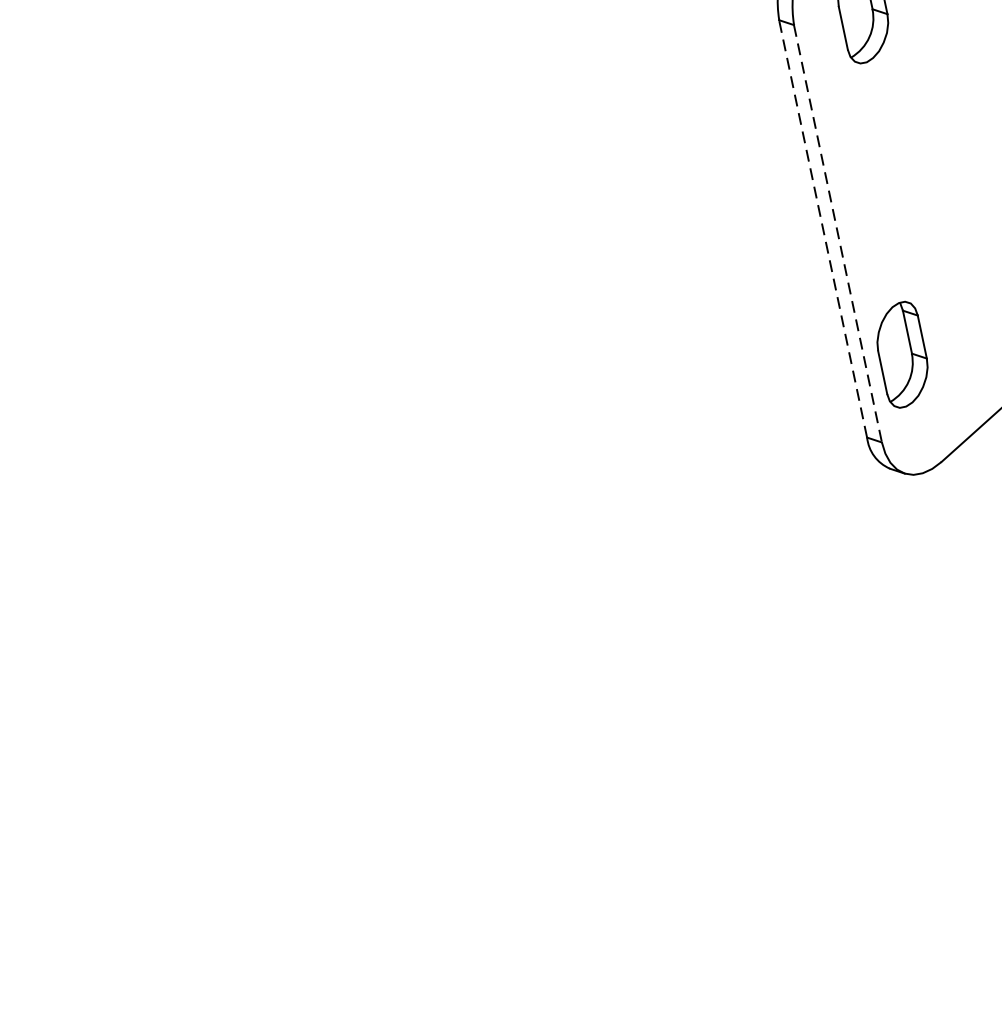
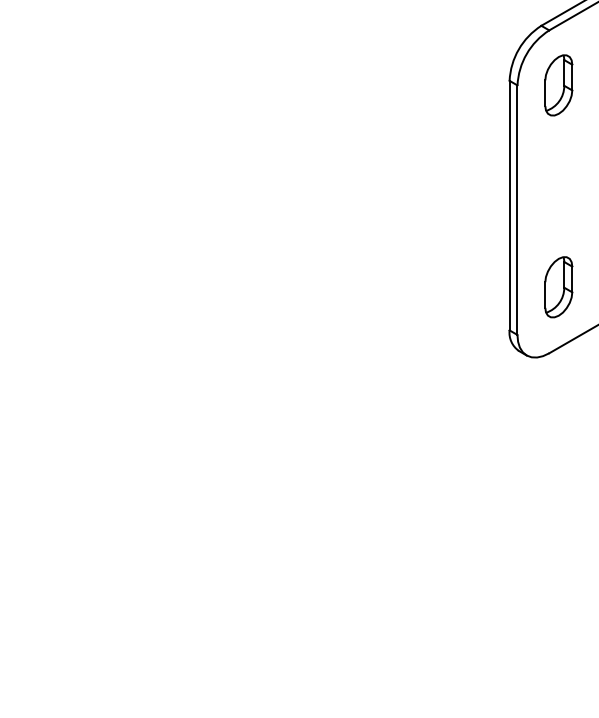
line: (822, 228) -> (509, 205), dashed -> solid
line: (838, 234) -> (517, 210), dashed -> solid
part: (902, 355) -> (558, 287), moved

